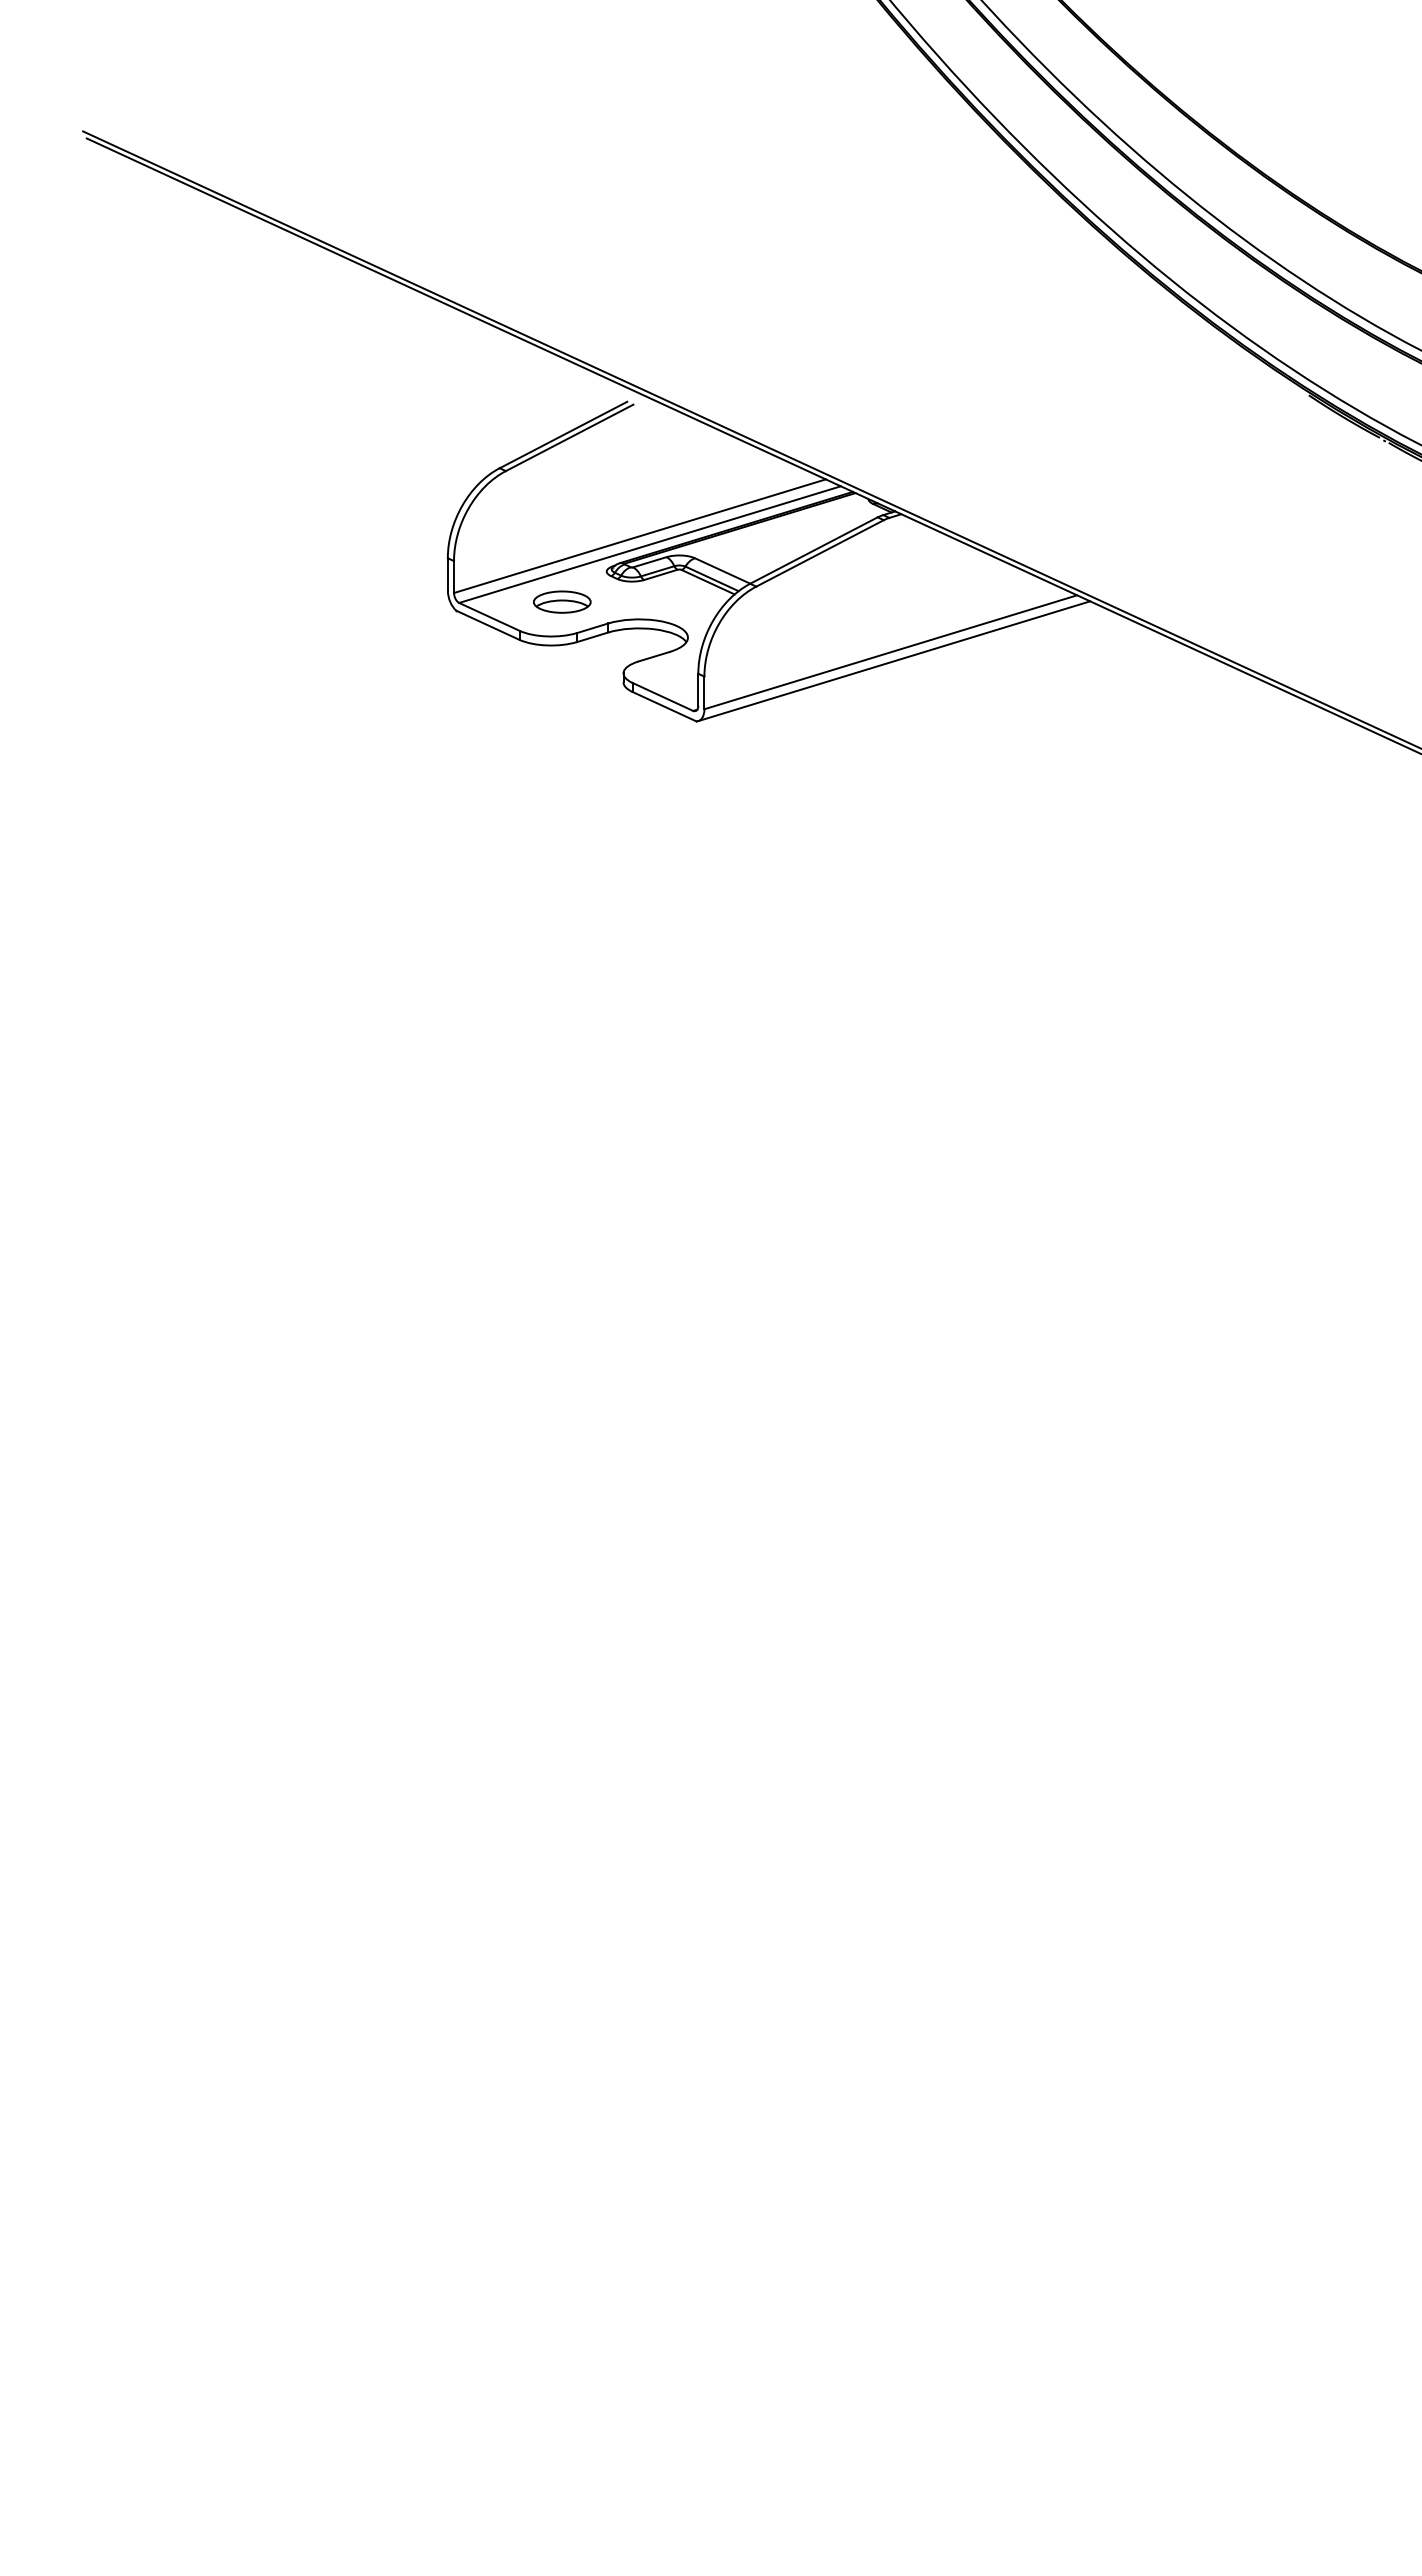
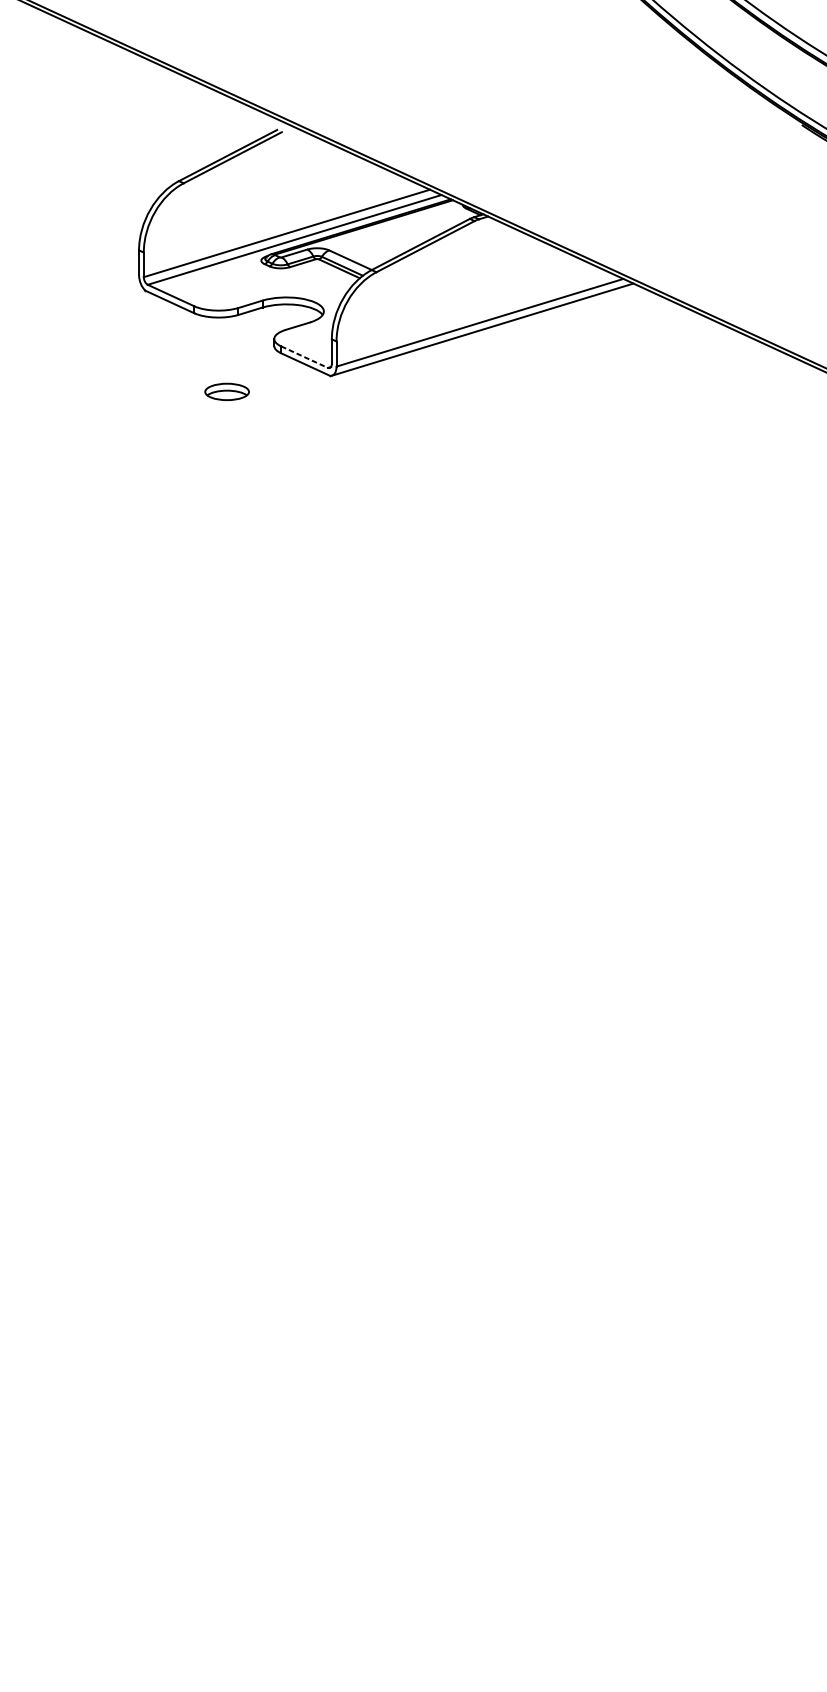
part: (562, 601) -> (227, 391), moved
line: (663, 697) -> (305, 357), solid -> dashed

